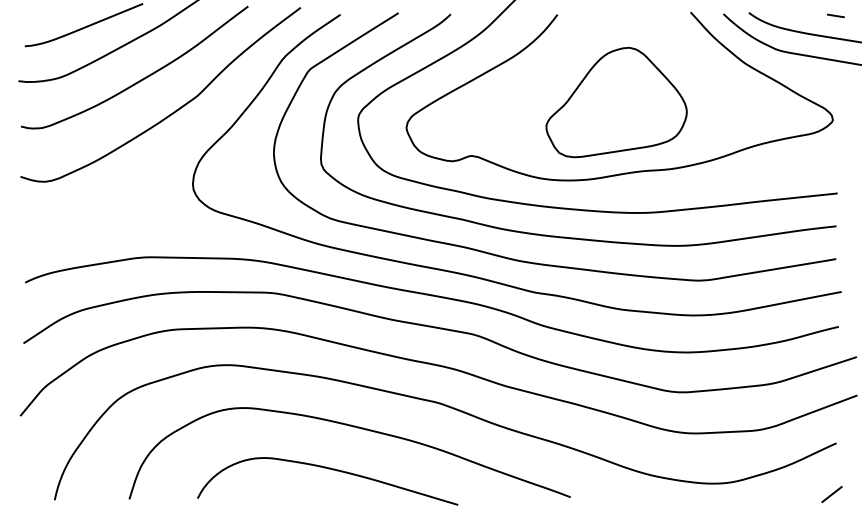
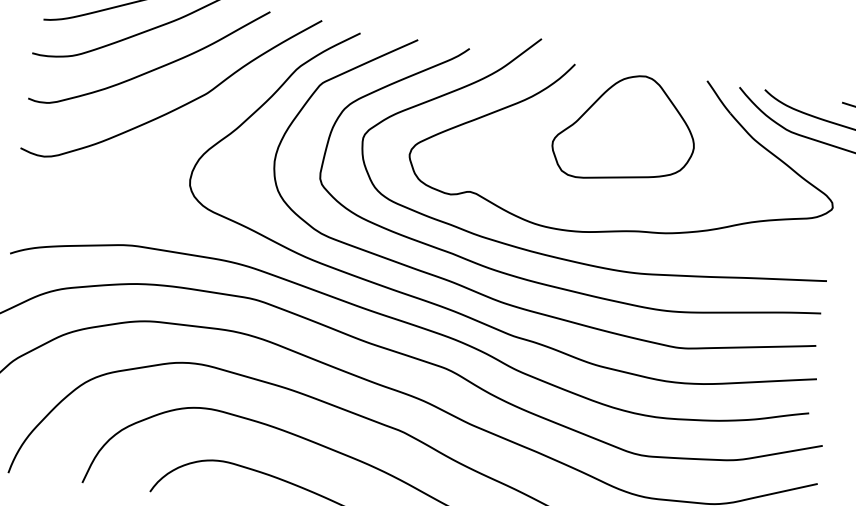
part: (616, 102) -> (625, 128), moved

